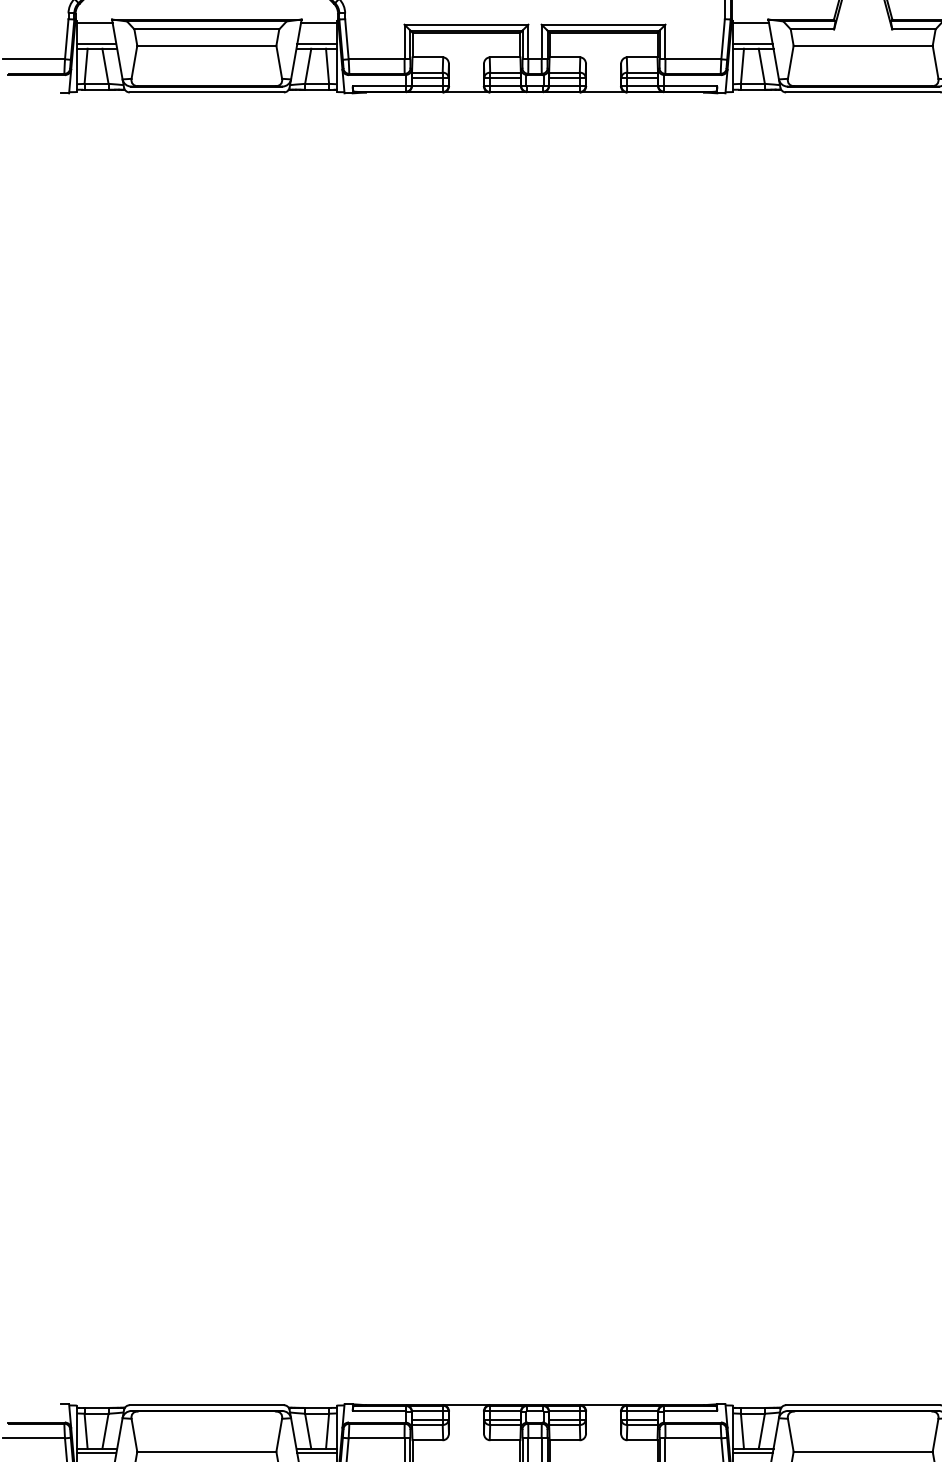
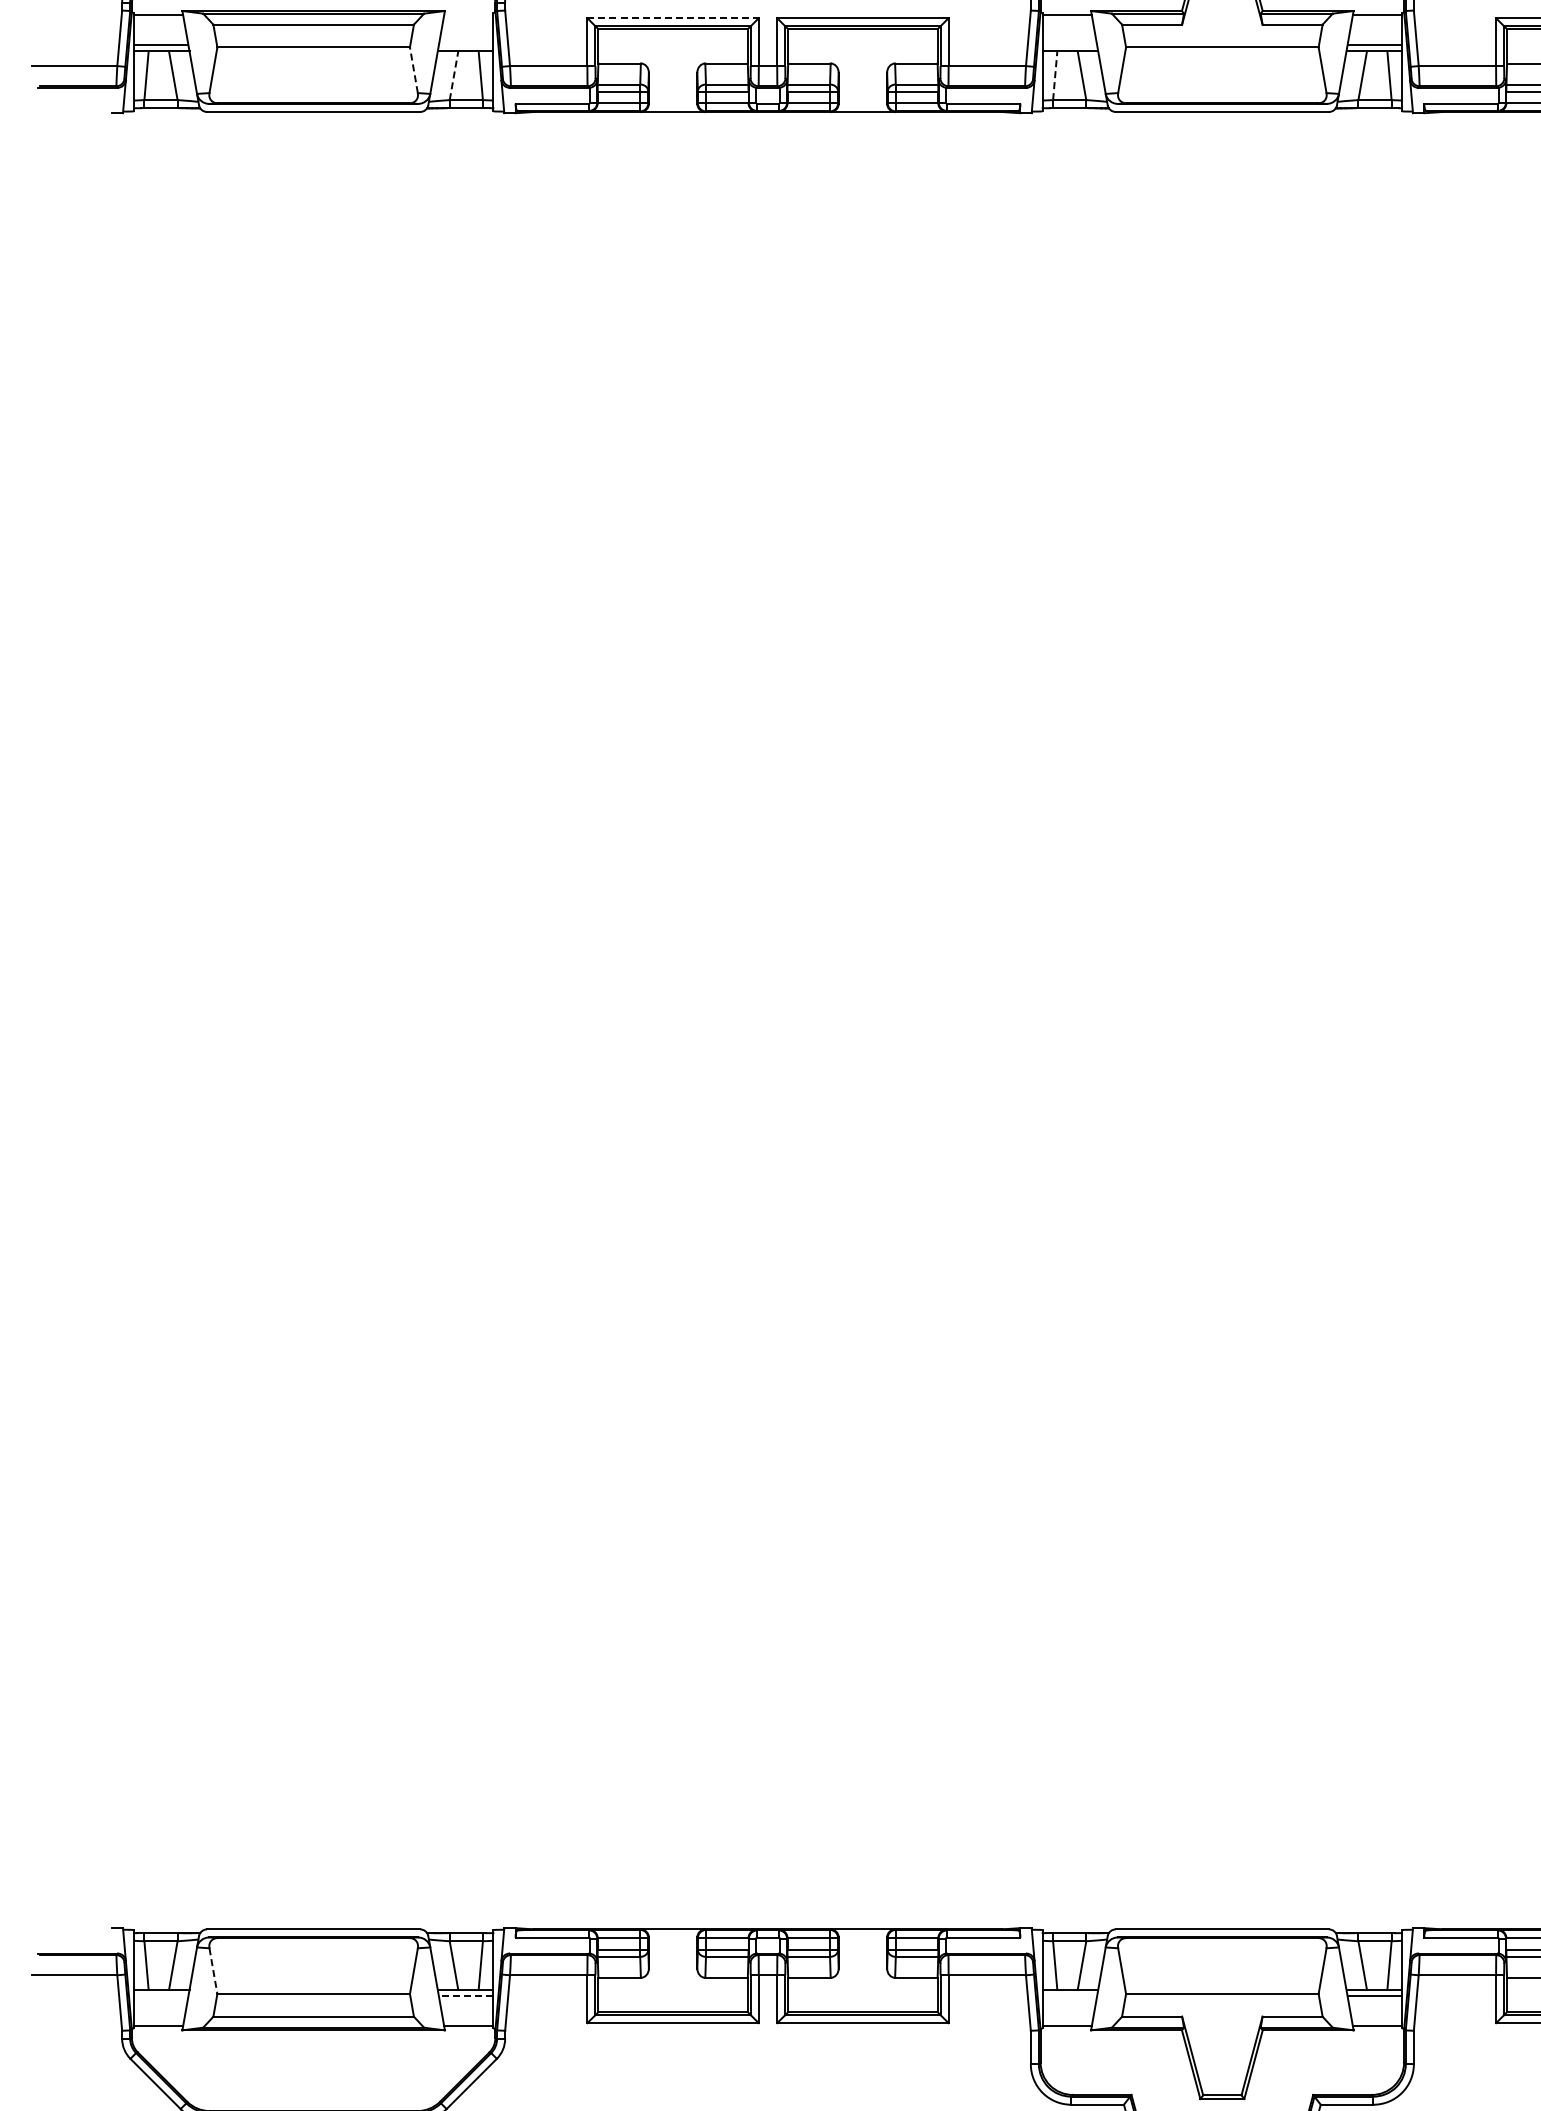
line: (318, 22) -> (468, 15), removed
line: (466, 24) -> (673, 18), solid -> dashed
line: (316, 44) -> (465, 45), removed
line: (752, 44) -> (1069, 45), removed
line: (278, 61) -> (413, 69), solid -> dashed
line: (308, 66) -> (454, 75), solid -> dashed
line: (742, 66) -> (1055, 75), solid -> dashed
line: (134, 1435) -> (213, 1971), solid -> dashed
line: (96, 1453) -> (160, 1996), removed
line: (316, 1453) -> (465, 1996), solid -> dashed
line: (752, 1453) -> (1069, 1996), removed

